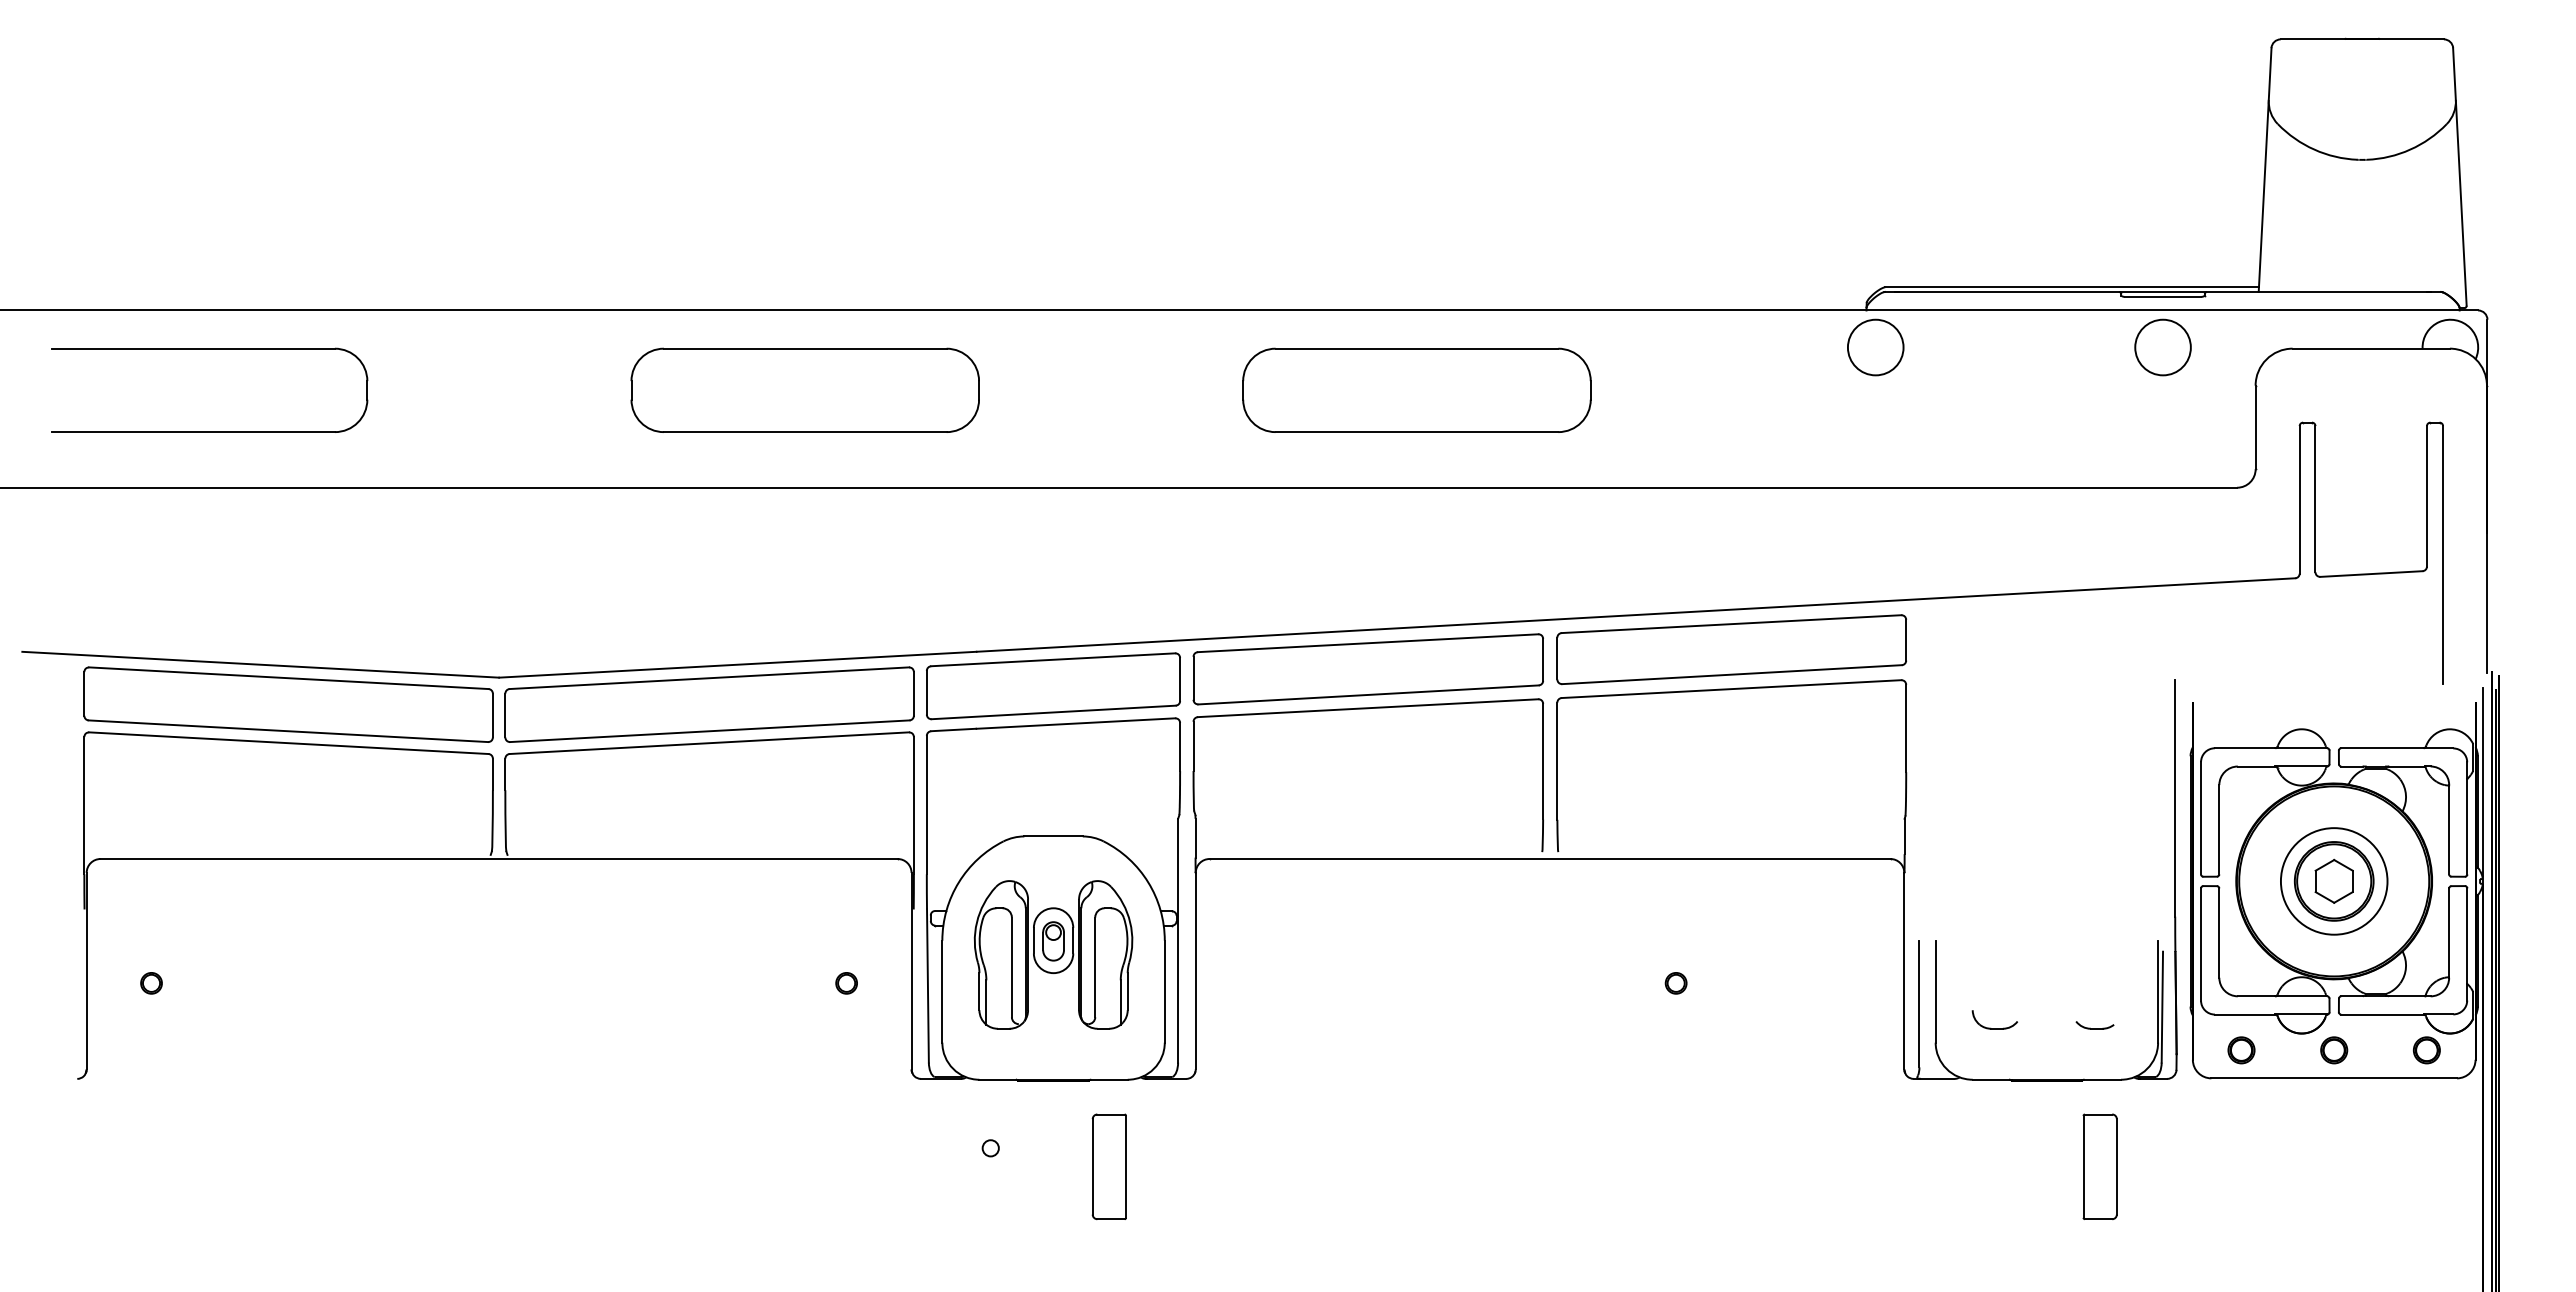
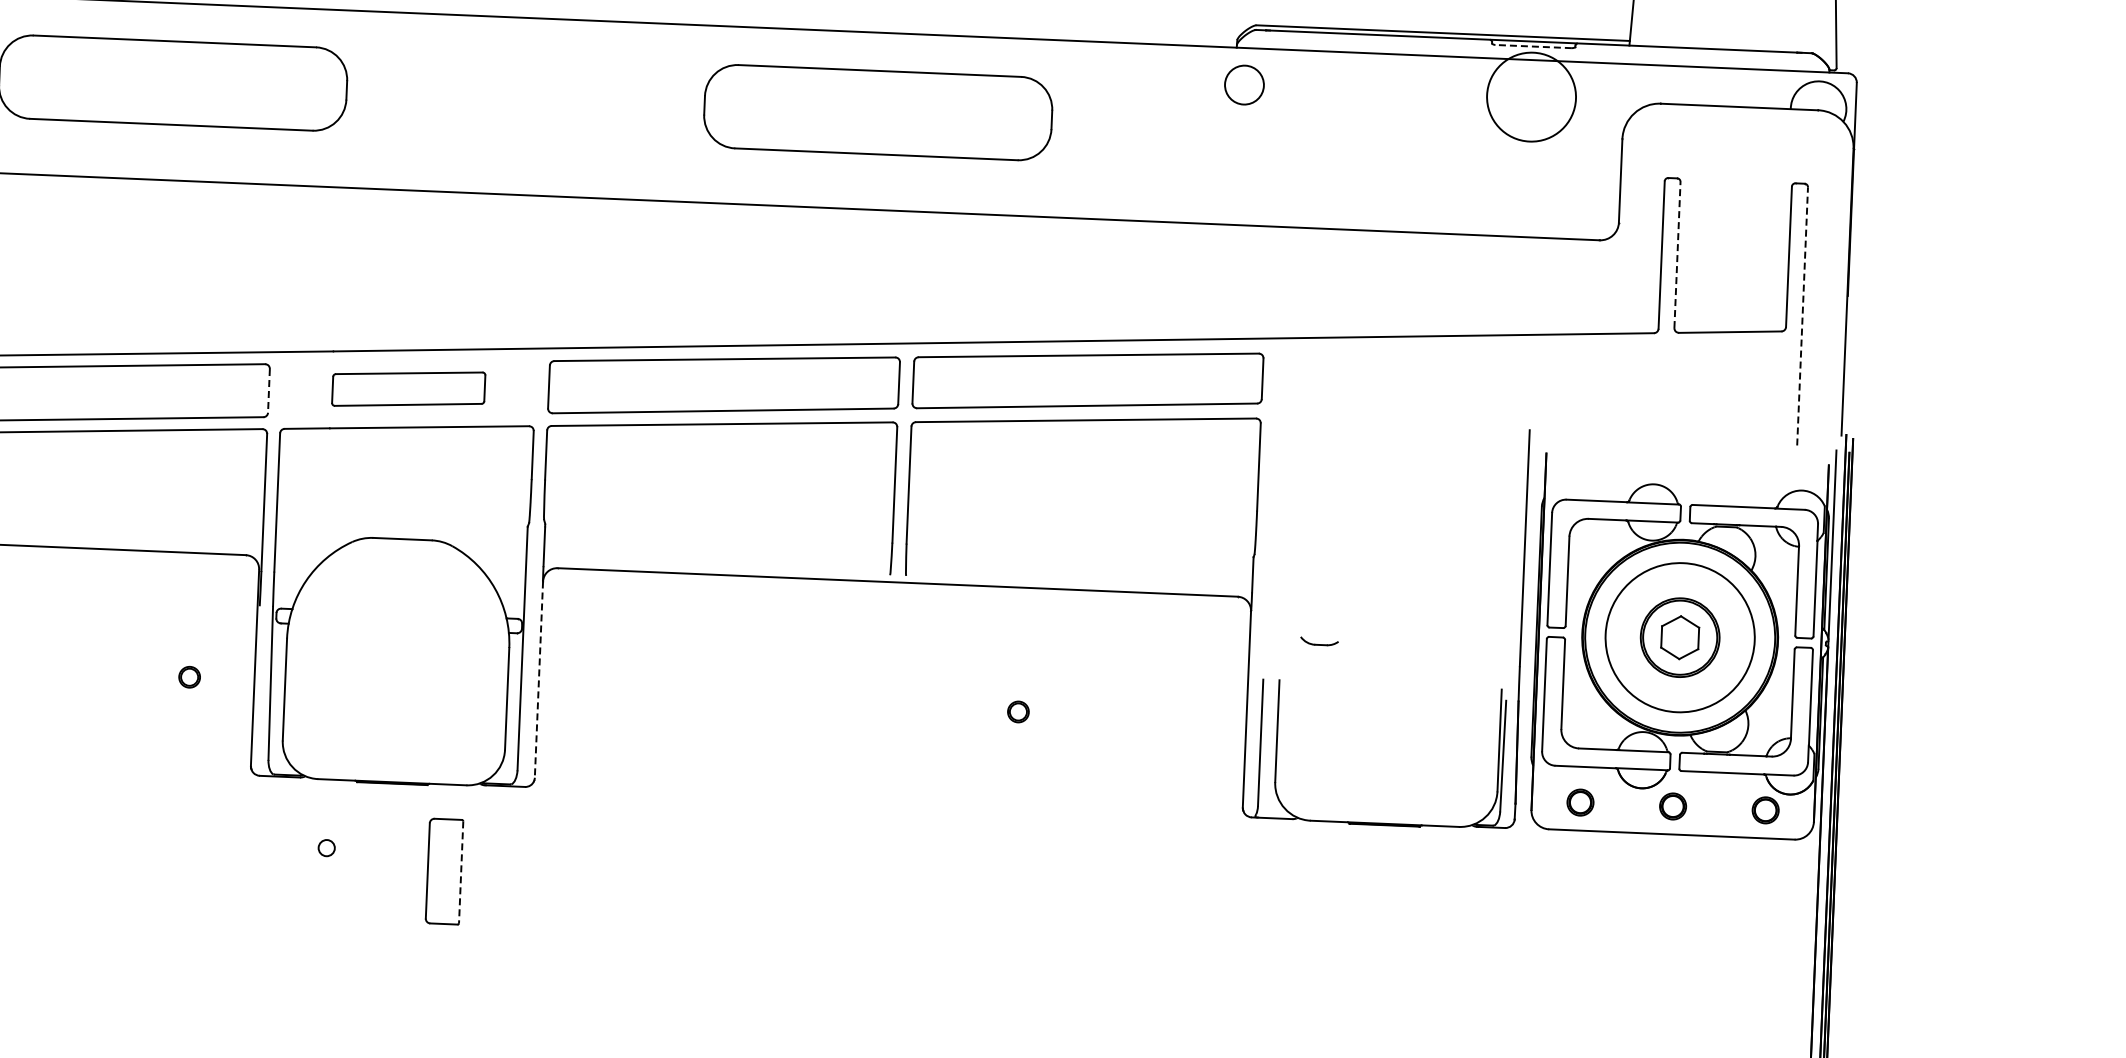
line: (2162, 296) -> (1533, 46), solid -> dashed
circle: (1875, 347) -> (1244, 85), size x0.7
circle: (2162, 347) -> (1530, 97), size x1.6
part: (1416, 389) -> (877, 111), moved
line: (2315, 498) -> (1677, 254), solid -> dashed
line: (2443, 554) -> (1803, 315), solid -> dashed
part: (1053, 686) -> (408, 389), size x0.6
line: (913, 693) -> (268, 390), solid -> dashed
circle: (2333, 881) -> (1679, 637), size x1.4
part: (1053, 954) -> (397, 657), removed
line: (1195, 971) -> (538, 680), solid -> dashed
part: (2094, 1025) -> (1318, 641), moved
part: (1990, 1027) -> (1330, 769), removed
line: (1126, 1166) -> (461, 871), solid -> dashed
part: (2099, 1166) -> (1433, 912), removed

